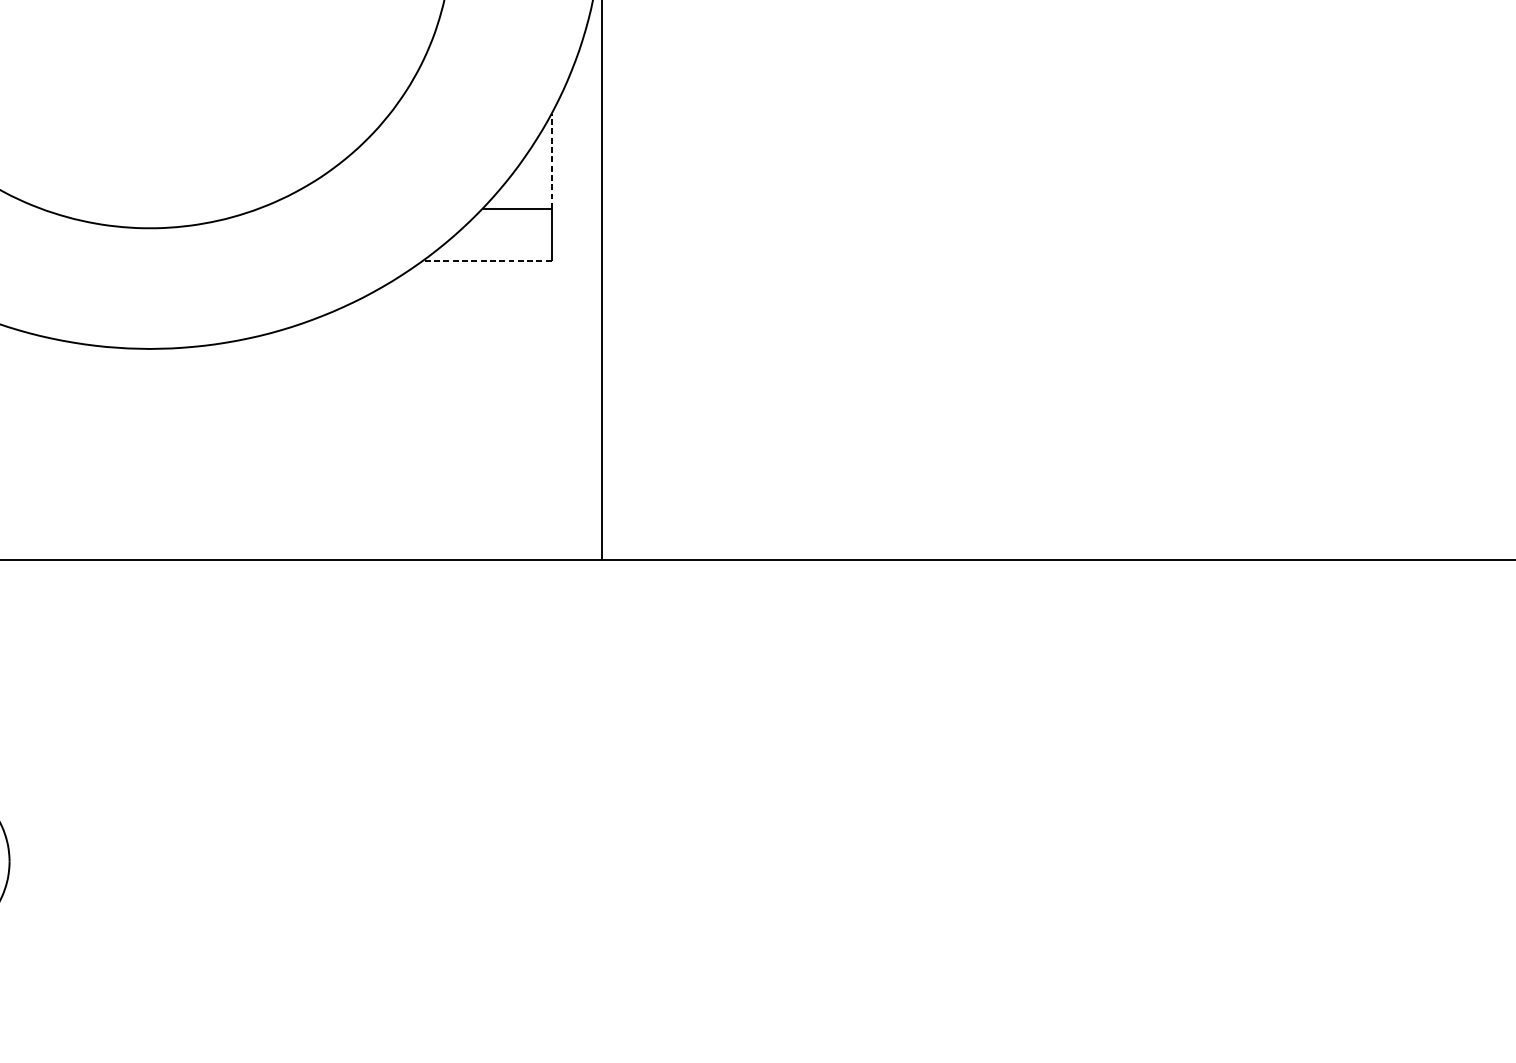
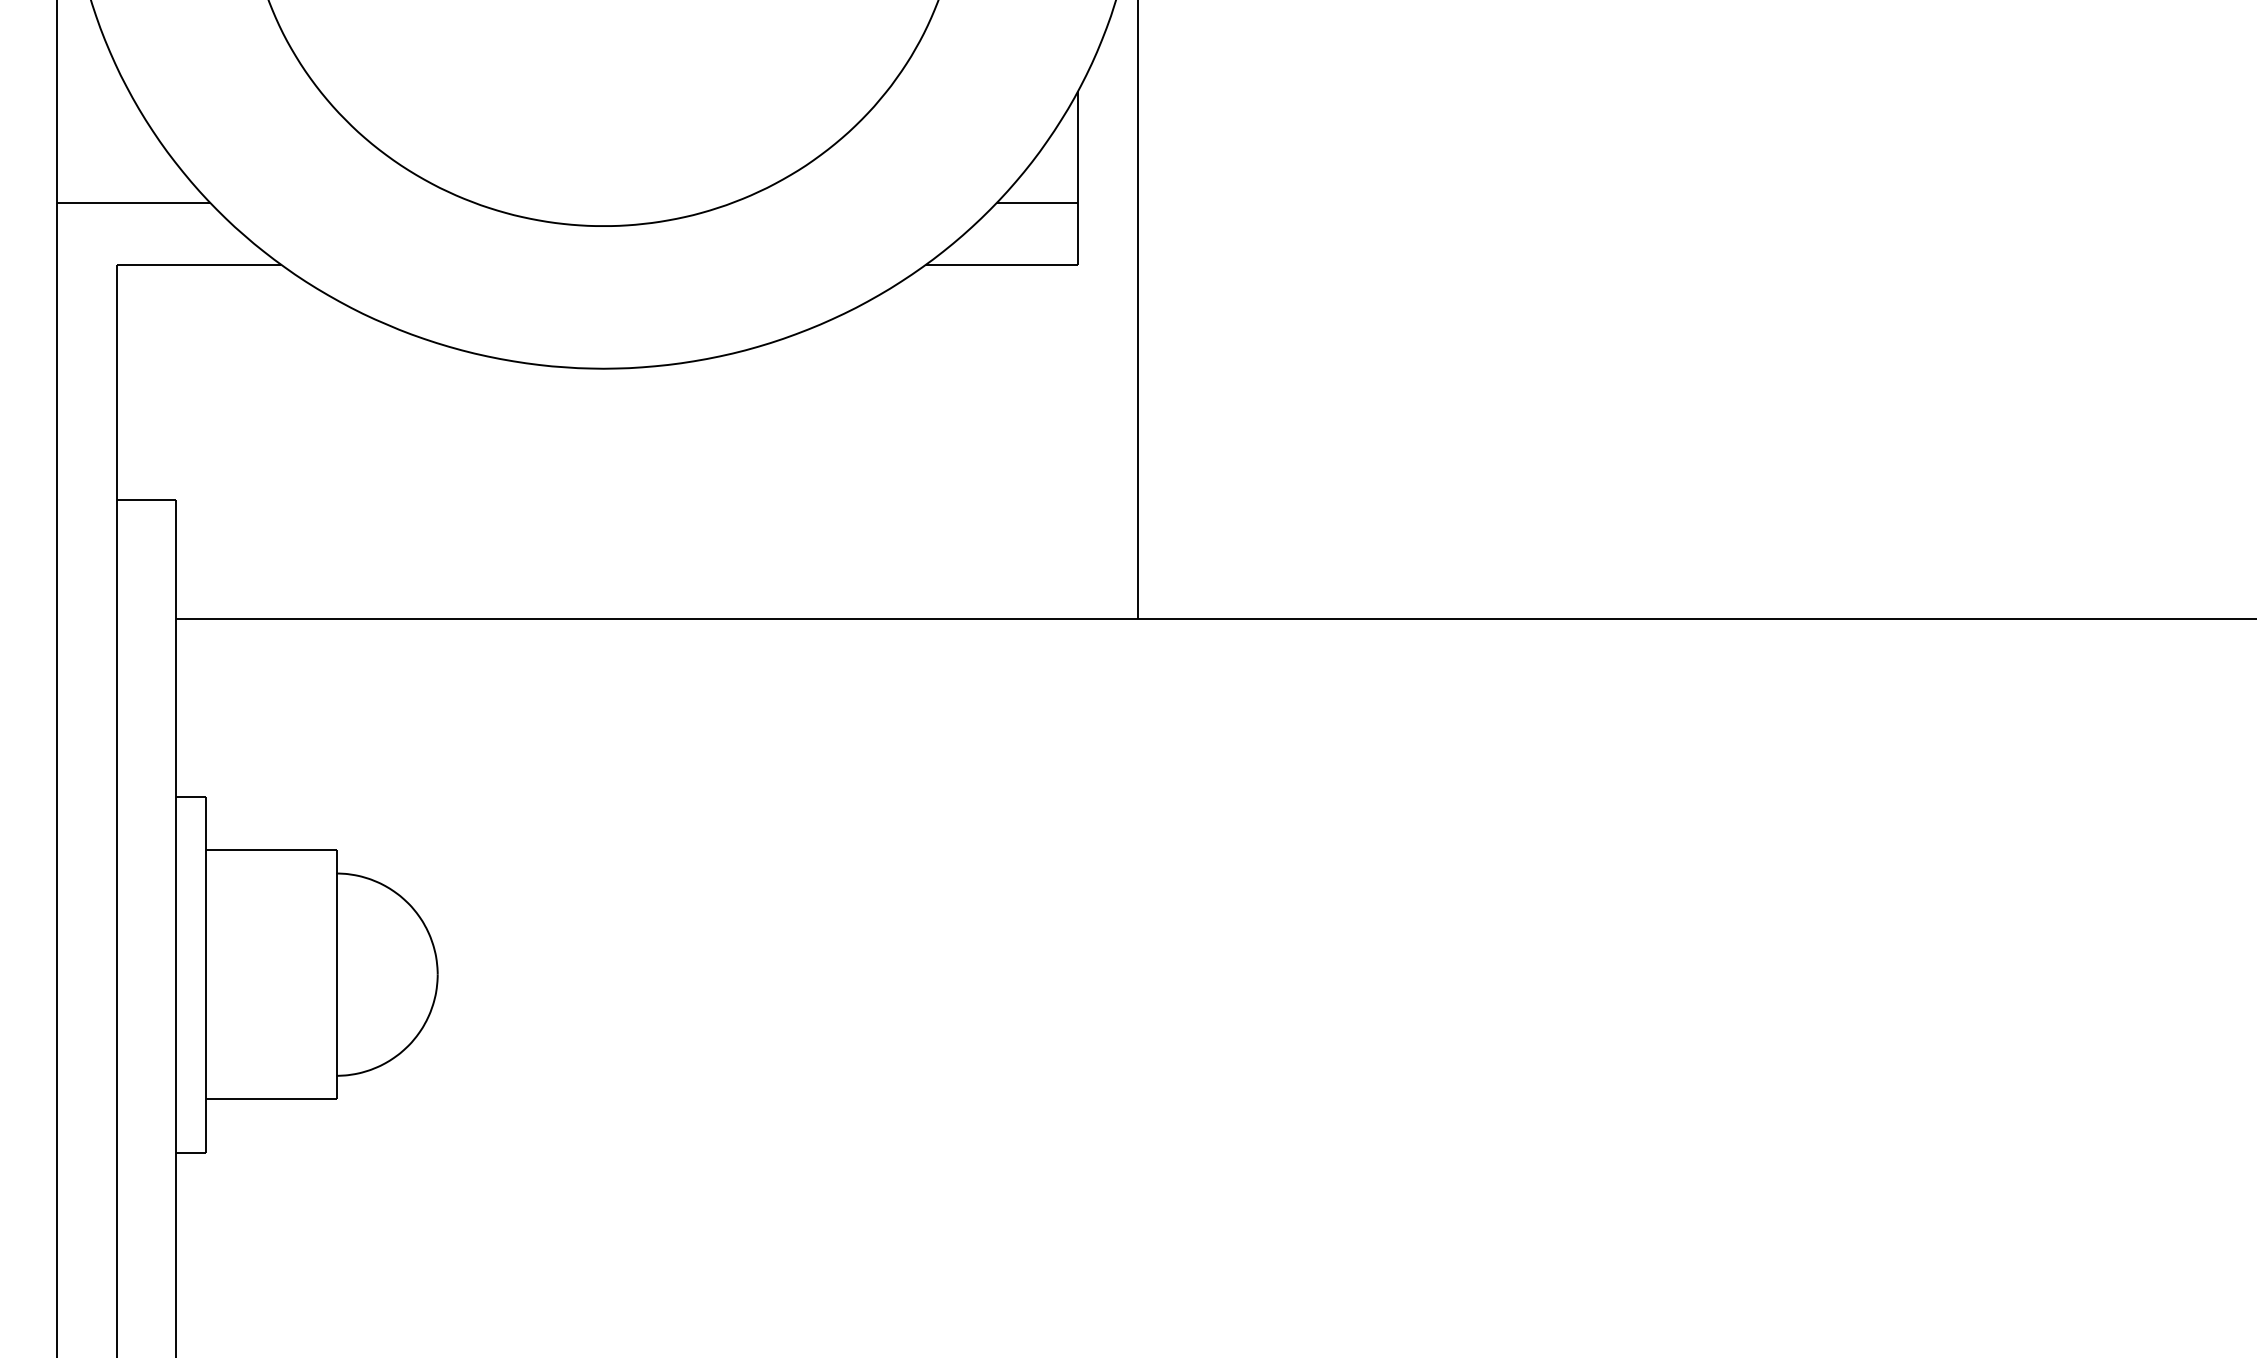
line: (551, 160) -> (1078, 146), dashed -> solid
line: (486, 260) -> (1001, 264), dashed -> solid

